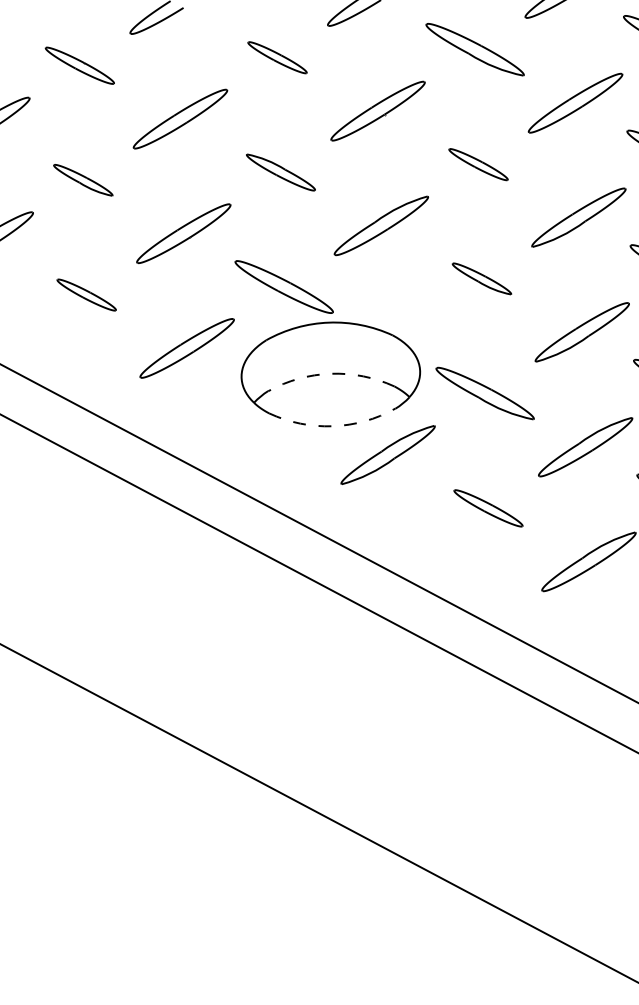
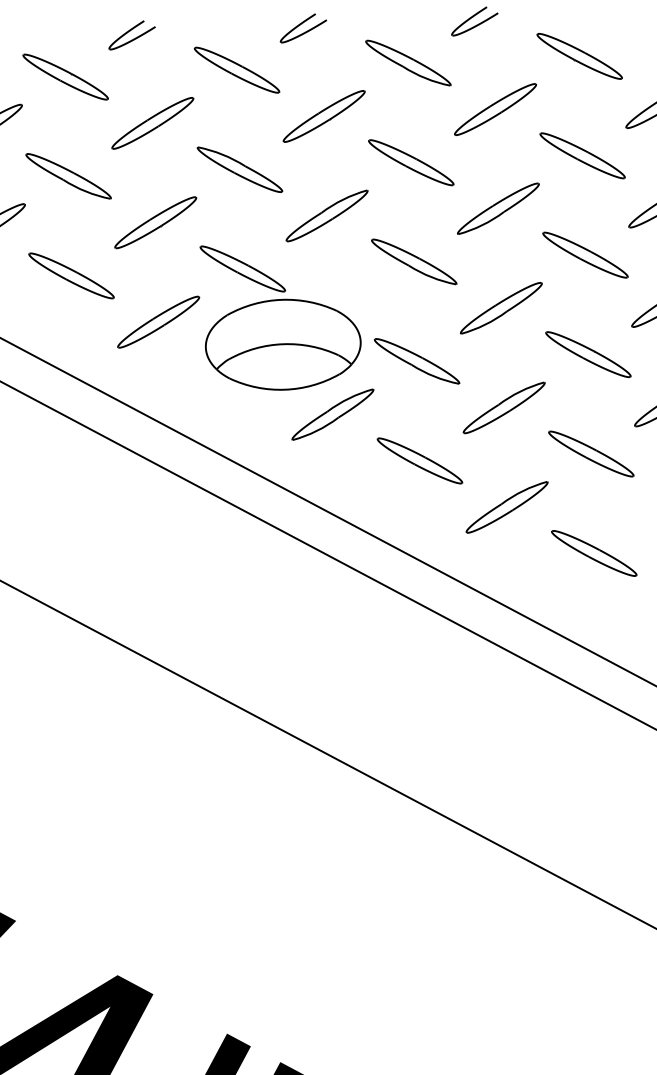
part: (276, 57) -> (236, 69), size x1.67
part: (79, 65) -> (65, 76), size x1.43
part: (478, 164) -> (411, 162), size x1.67
part: (280, 172) -> (239, 169), size x1.43
part: (83, 180) -> (68, 176), size x1.67
part: (482, 278) -> (414, 261), size x1.67
part: (86, 294) -> (71, 275), size x1.67
arc: (331, 374) -> (283, 344), dashed -> solid
arc: (333, 425) -> (285, 389), dashed -> solid
part: (487, 507) -> (419, 460), size x1.43

